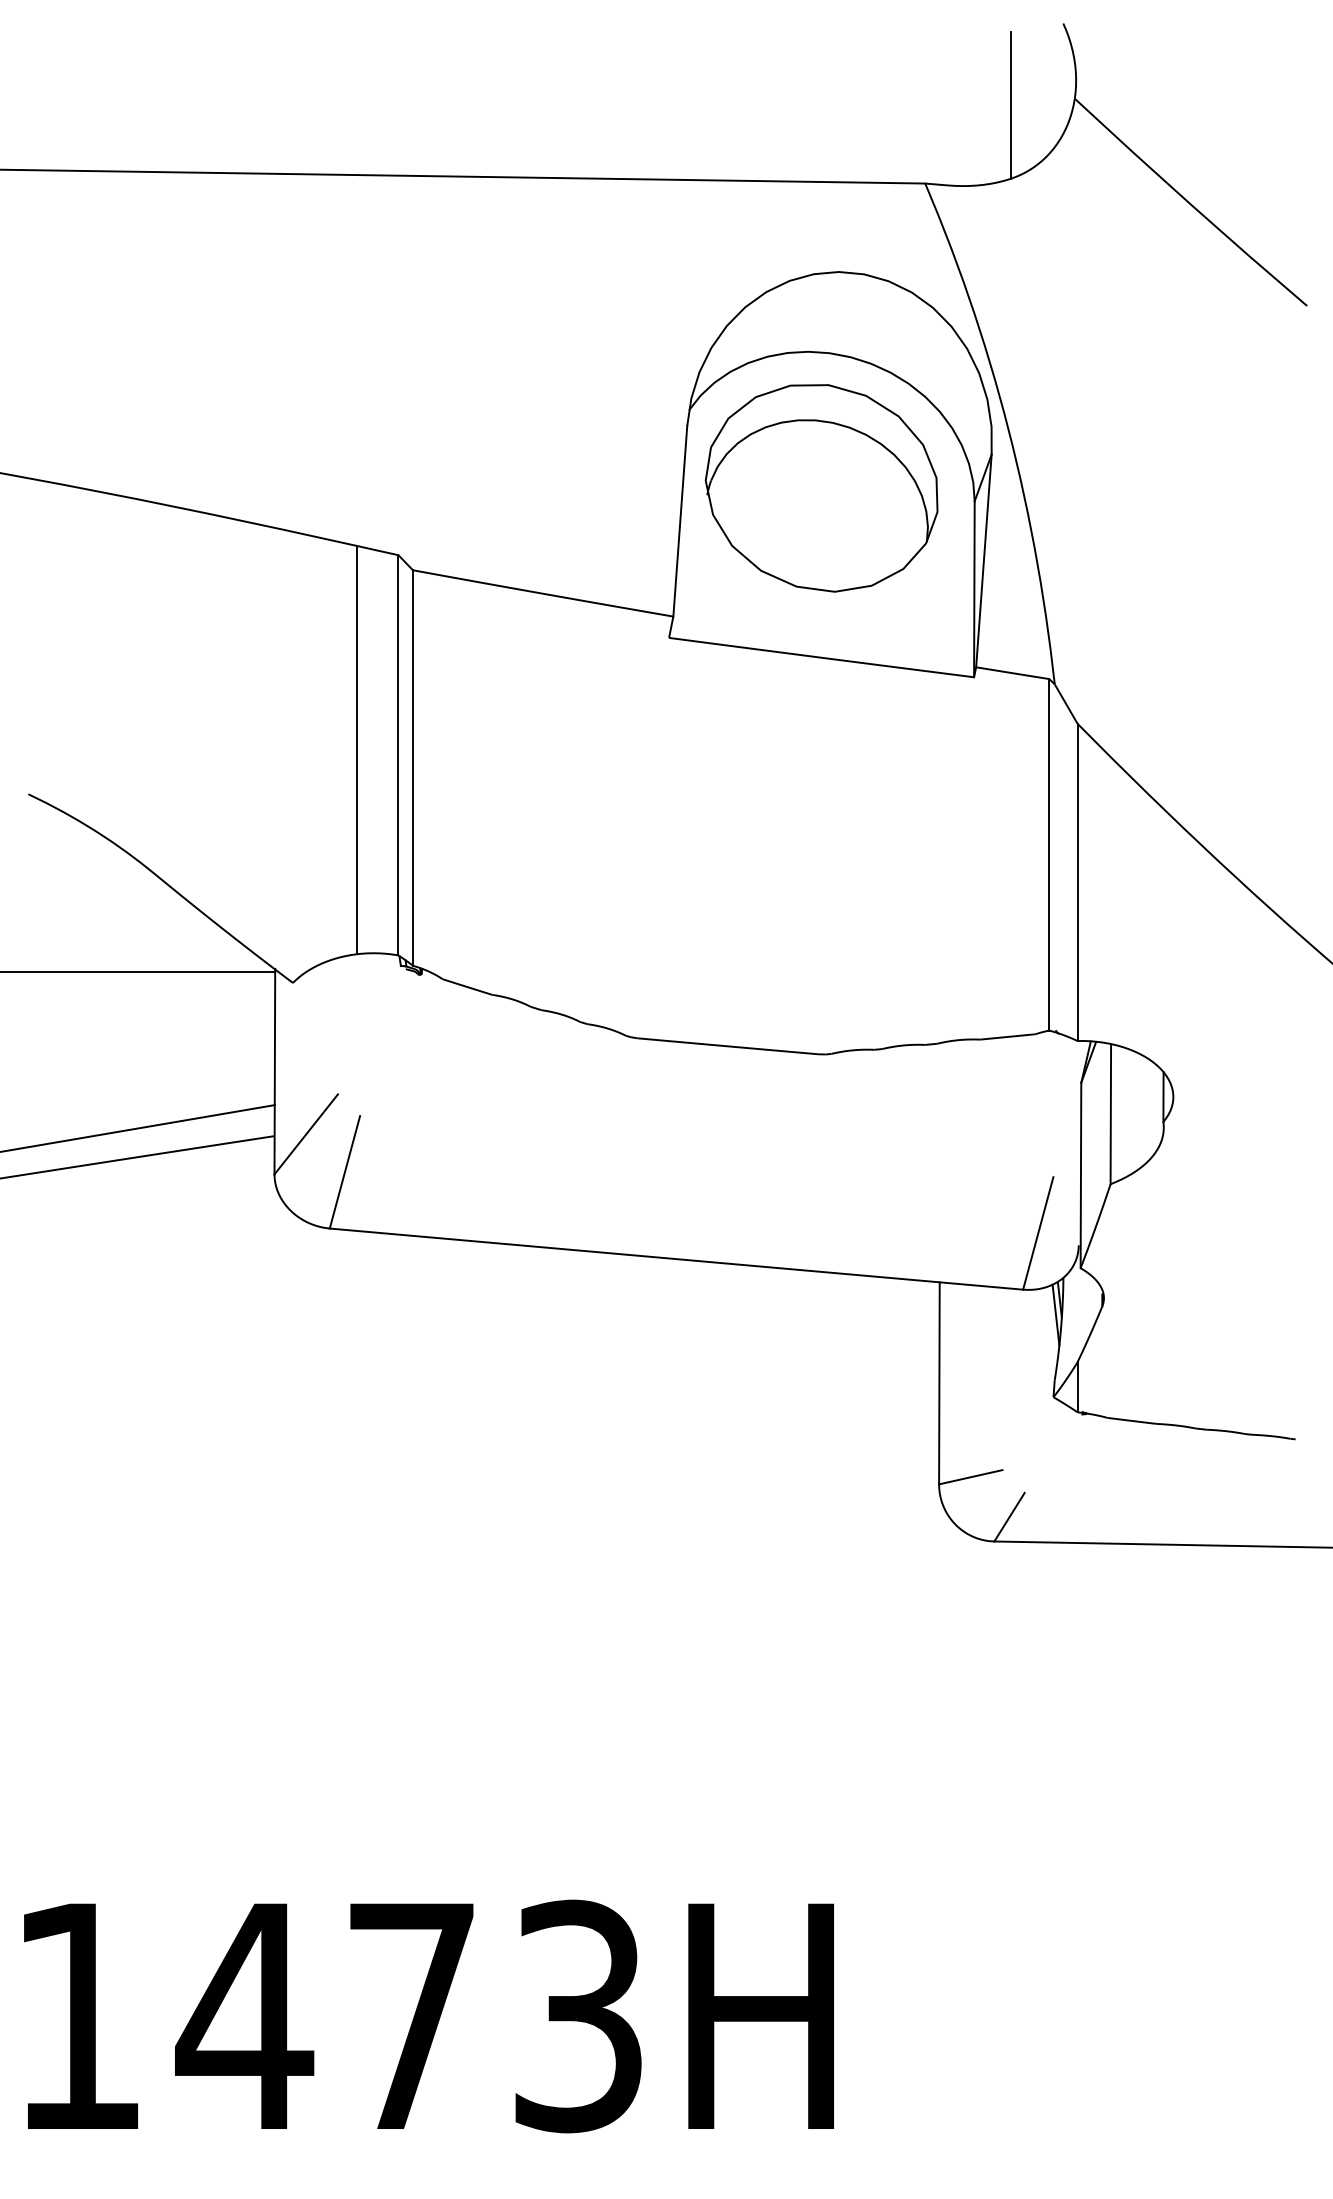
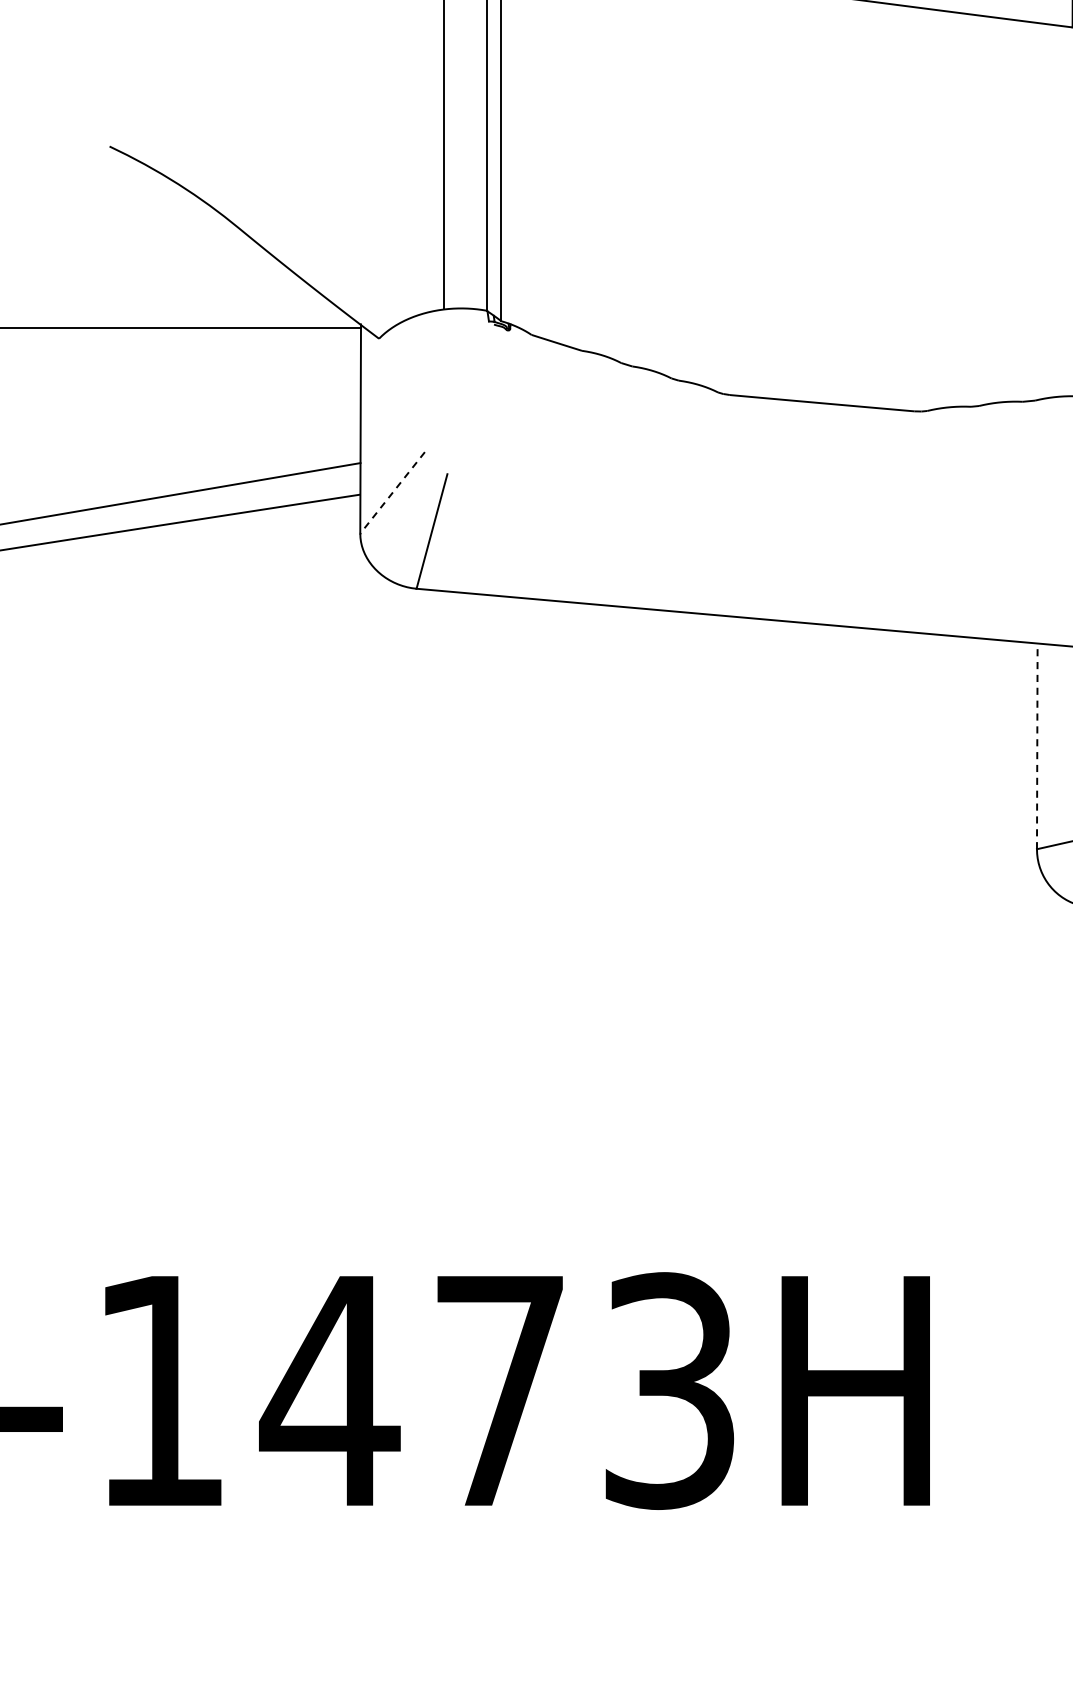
line: (305, 1134) -> (391, 493), solid -> dashed
line: (939, 1382) -> (1037, 745), solid -> dashed

